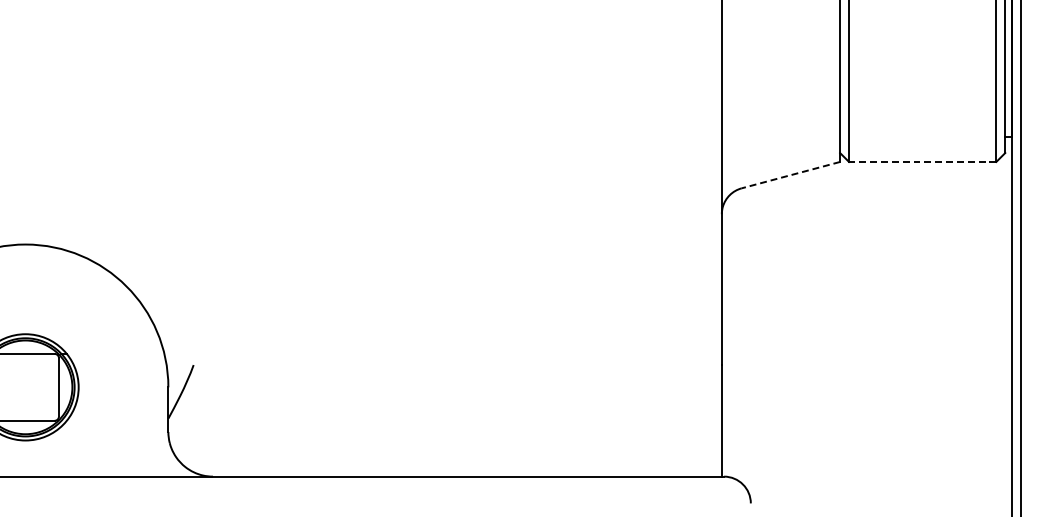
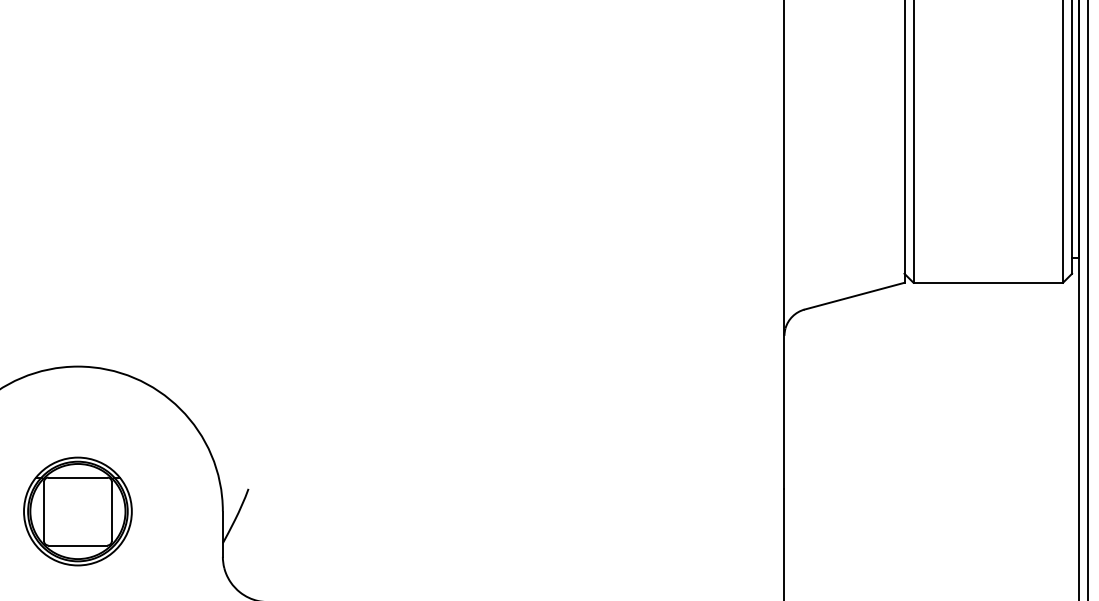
line: (922, 161) -> (988, 282), dashed -> solid
line: (790, 175) -> (854, 296), dashed -> solid

